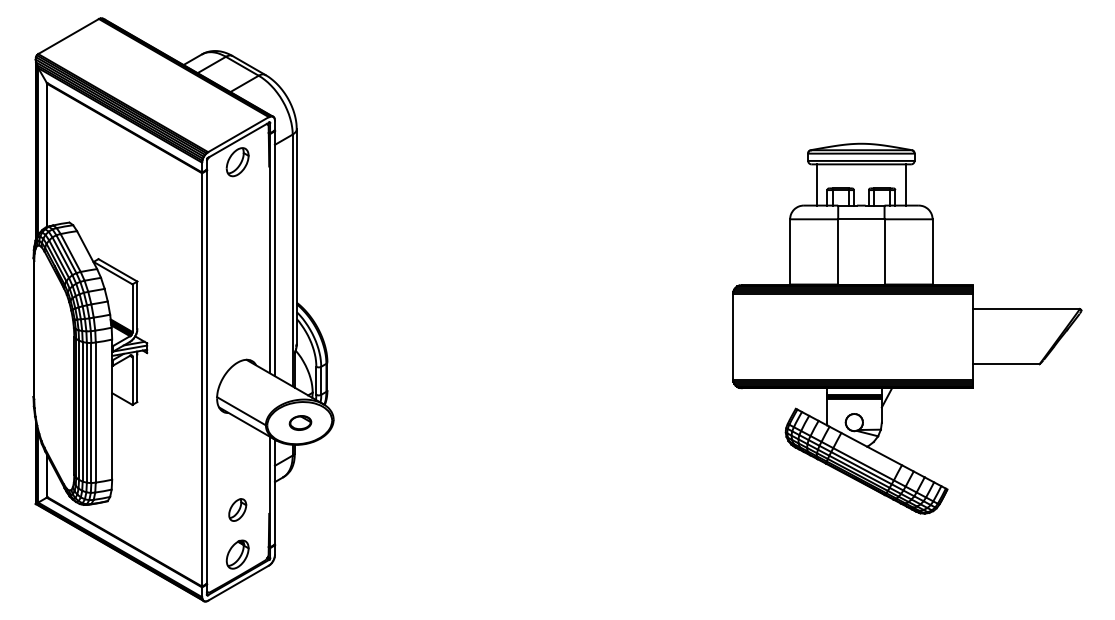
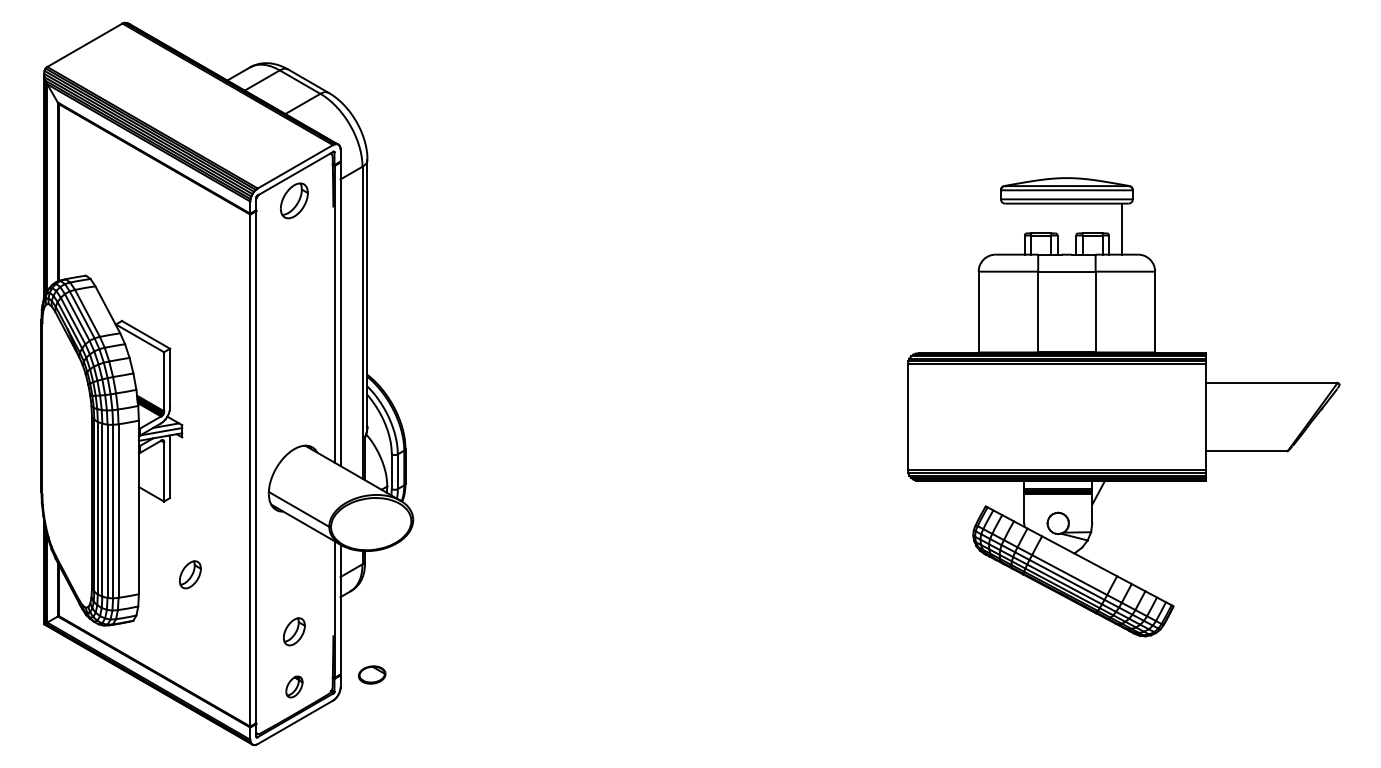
line: (816, 184) -> (1011, 228), removed
part: (300, 422) -> (372, 674), moved
part: (153, 463) -> (190, 574), added
part: (237, 554) -> (294, 686), size x0.6

